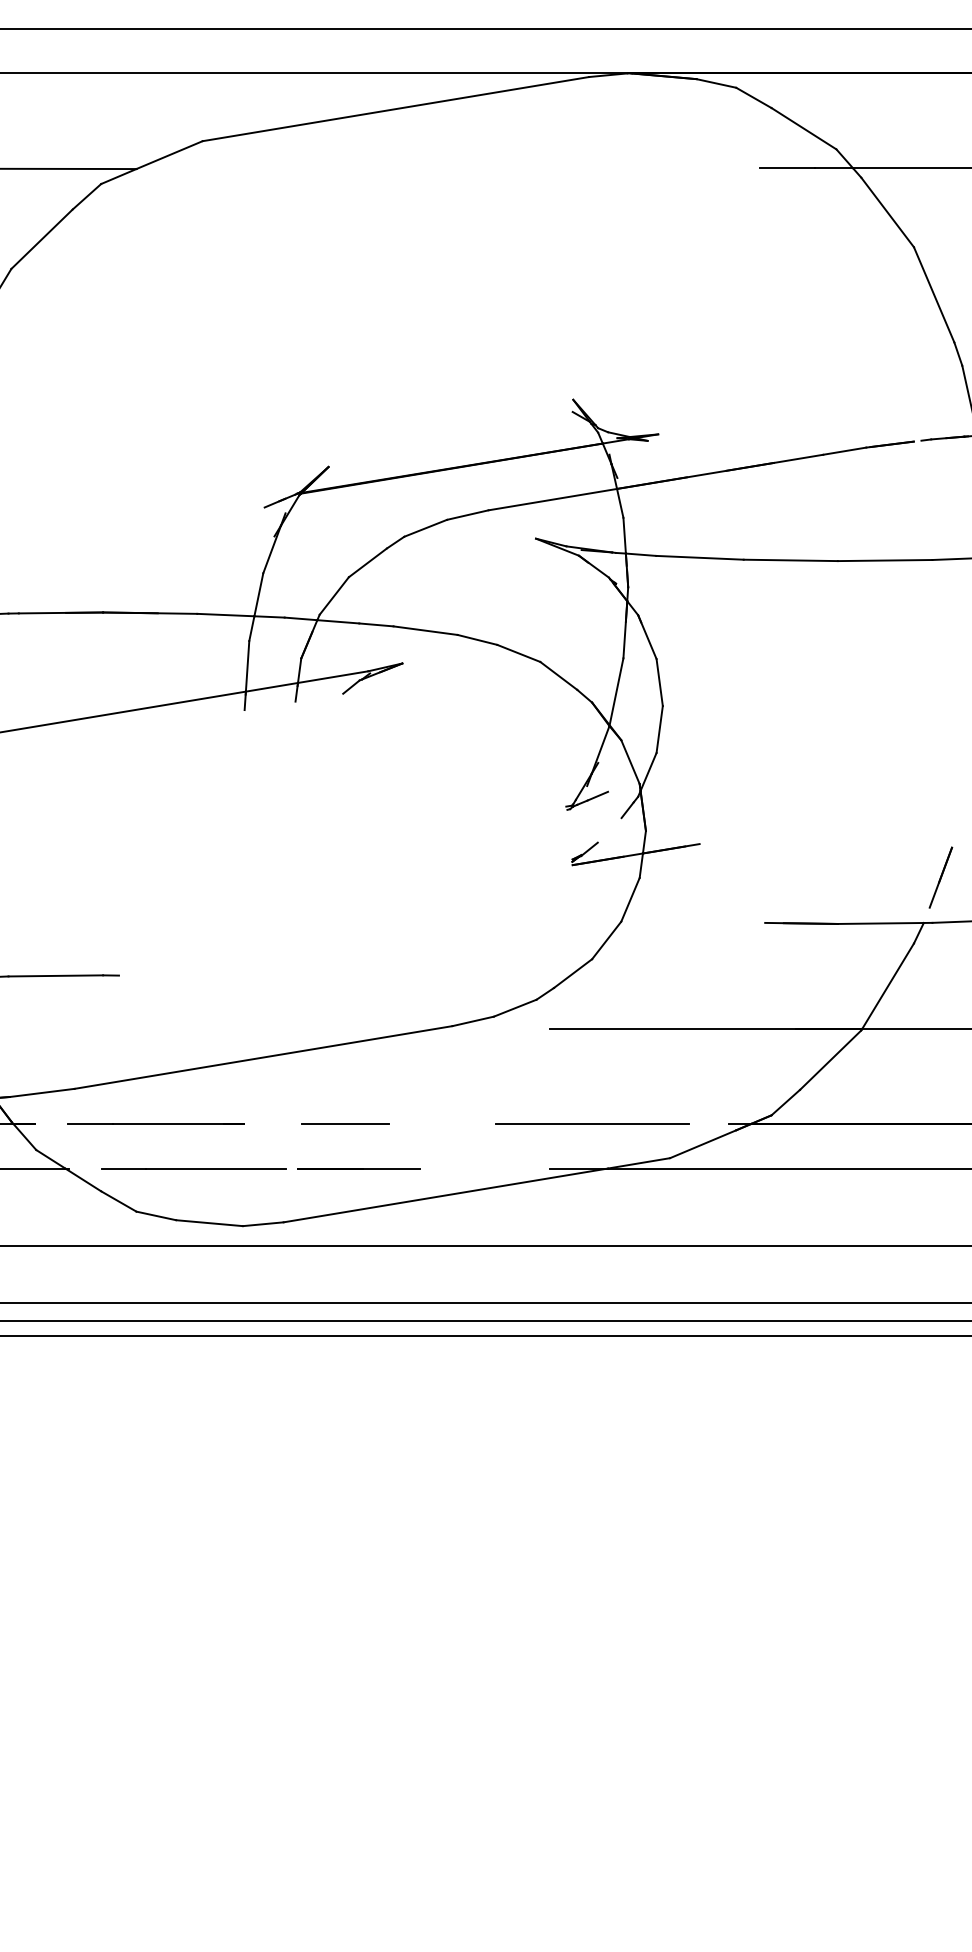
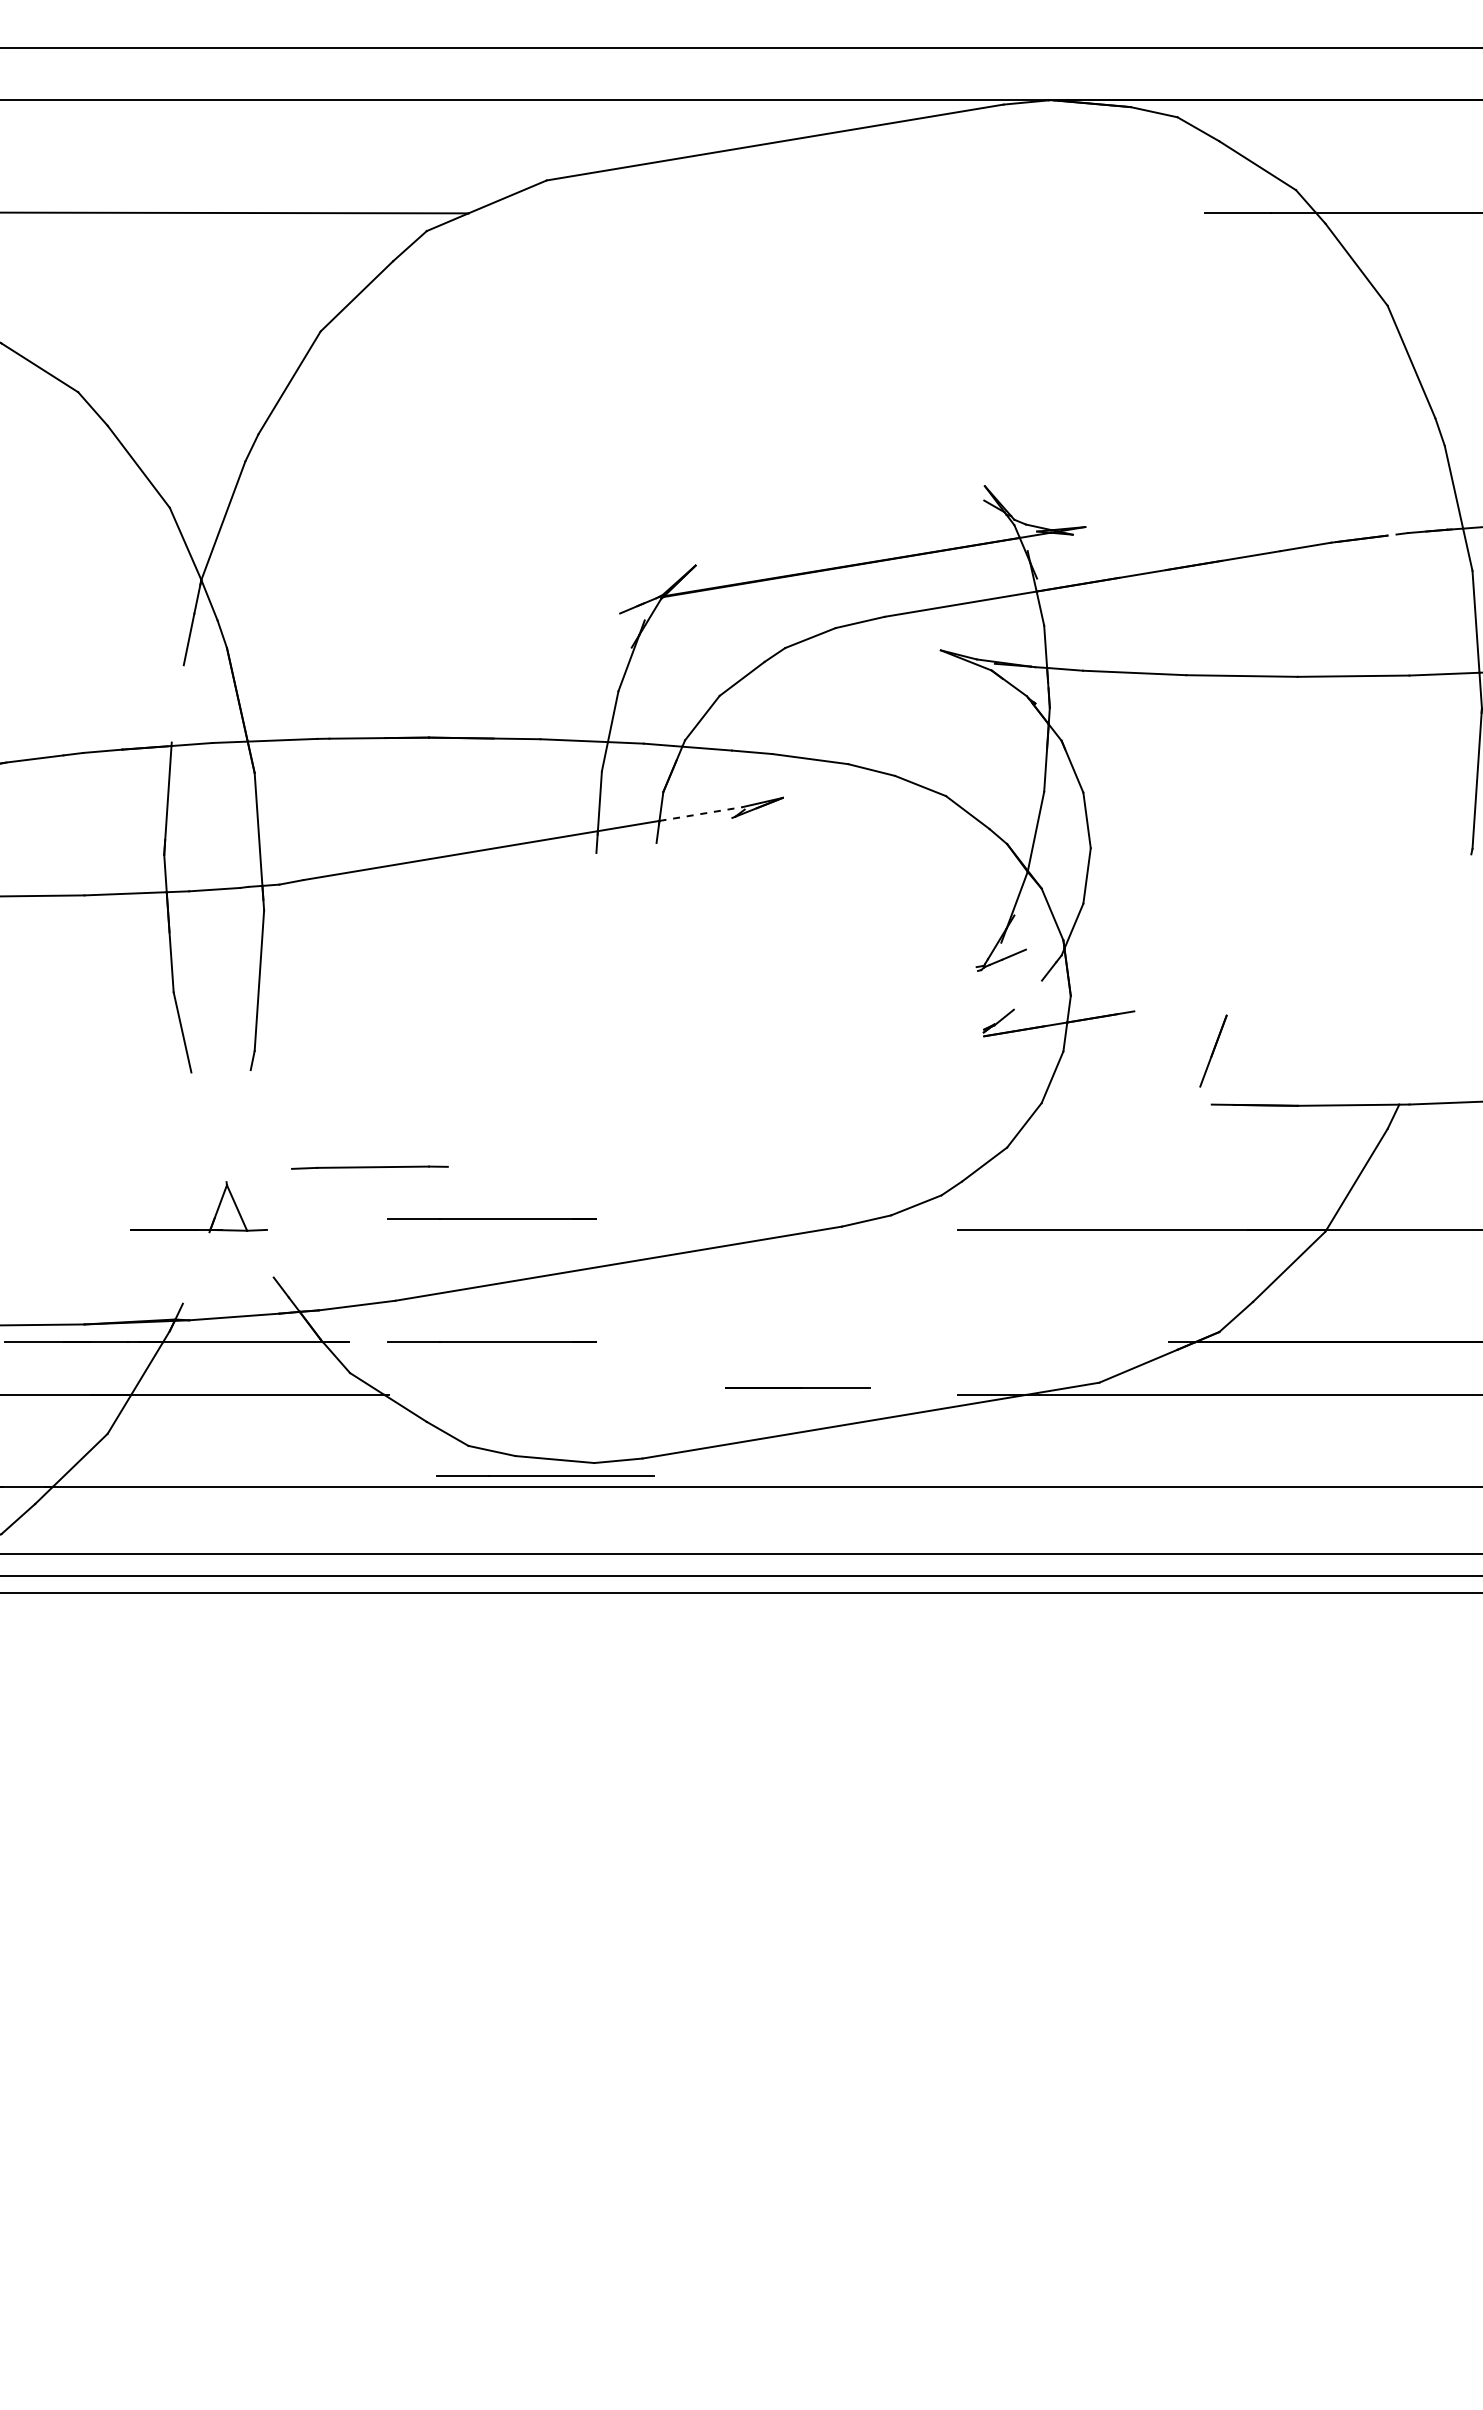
line: (333, 676) -> (701, 813), solid -> dashed
line: (351, 686) -> (722, 825), removed
line: (940, 877) -> (1213, 1050), moved
line: (155, 1019) -> (491, 1218), added
line: (345, 1124) -> (715, 1342), removed
line: (592, 1124) -> (1007, 1342), removed
line: (193, 1168) -> (545, 1475), moved
line: (358, 1168) -> (797, 1387), moved

